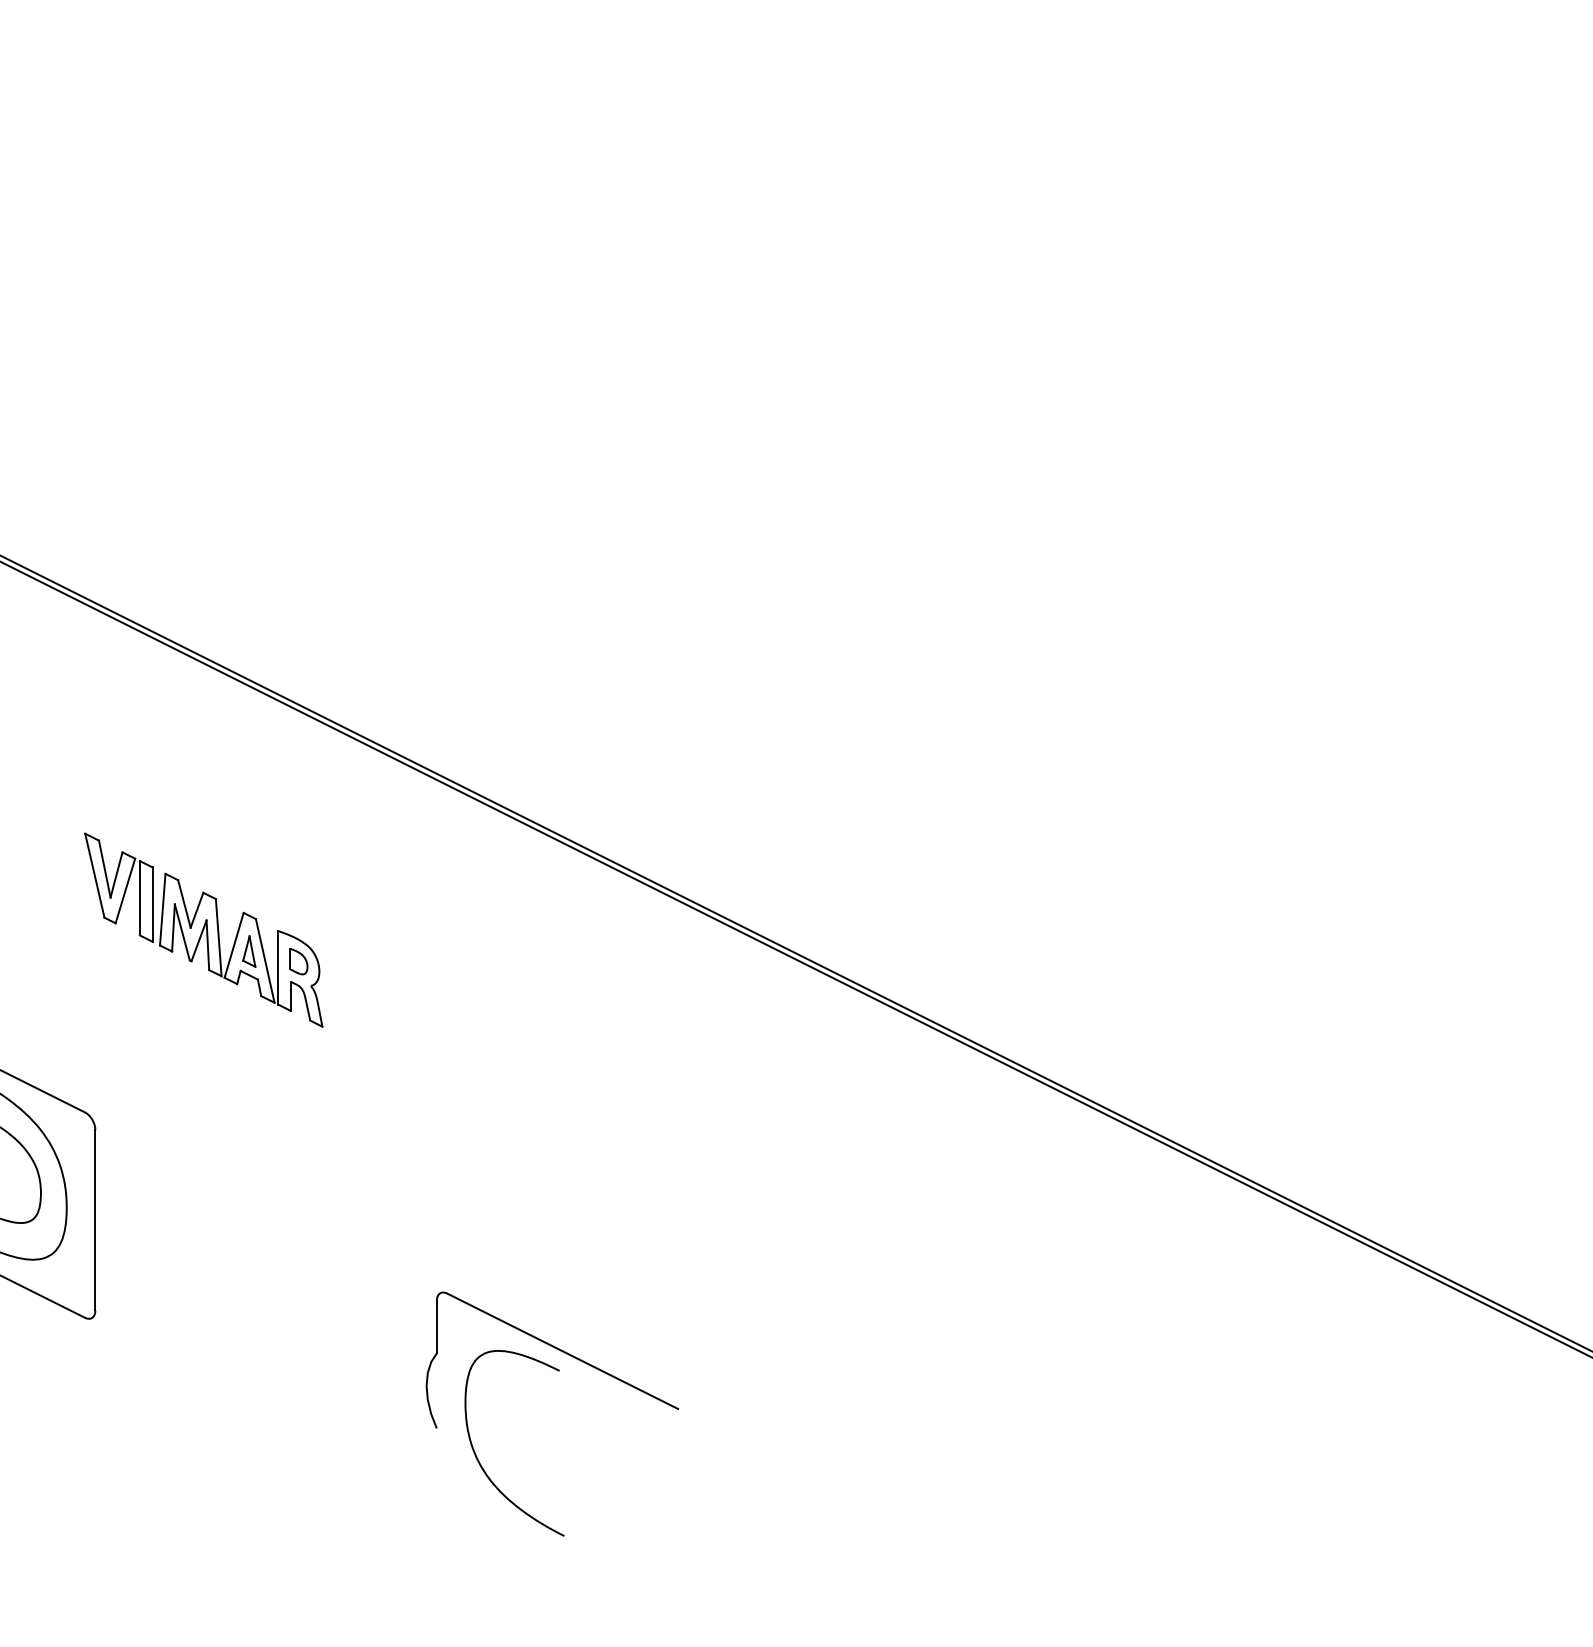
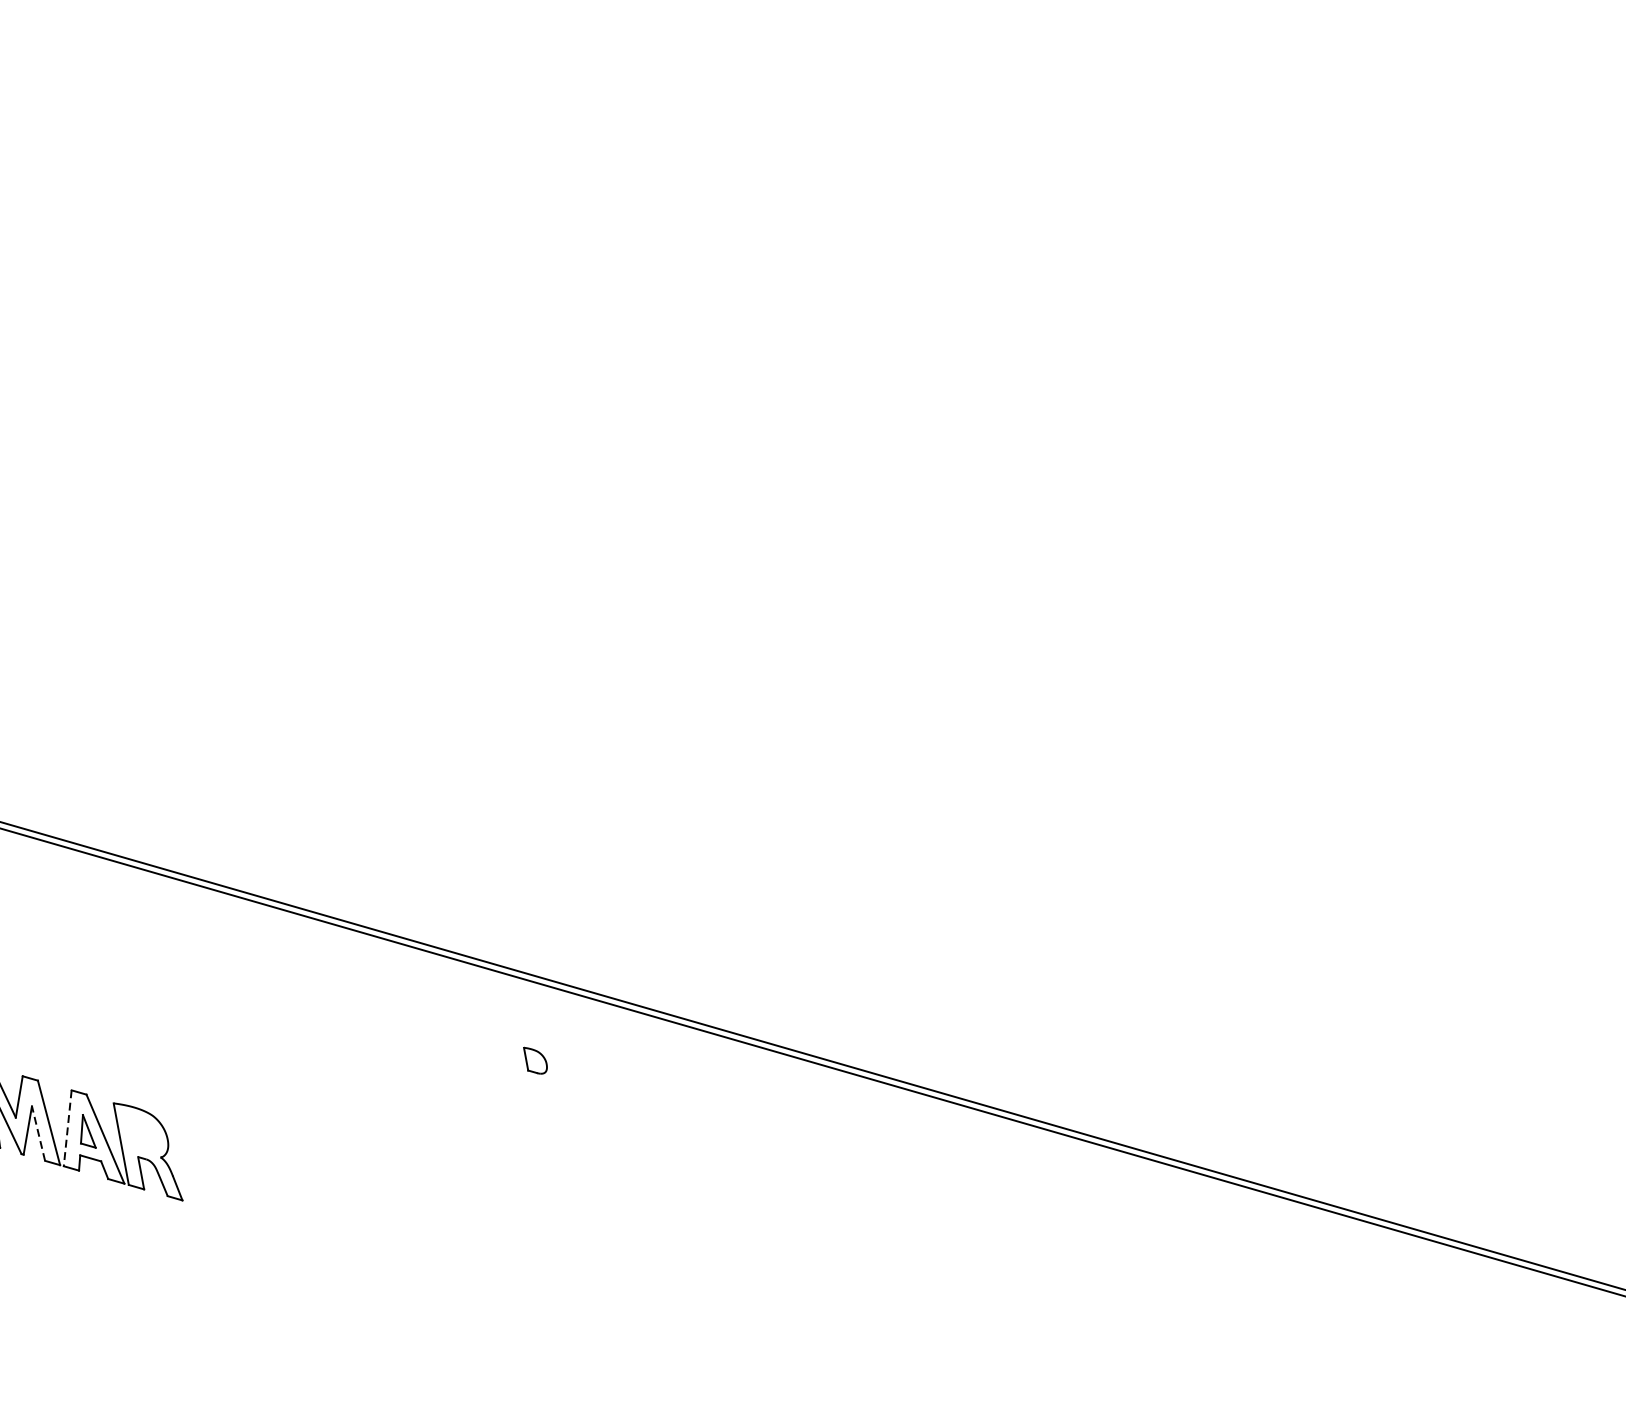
line: (207, 945) -> (38, 1133), solid -> dashed
line: (234, 945) -> (68, 1128), solid -> dashed
part: (298, 961) -> (535, 1060), moved

